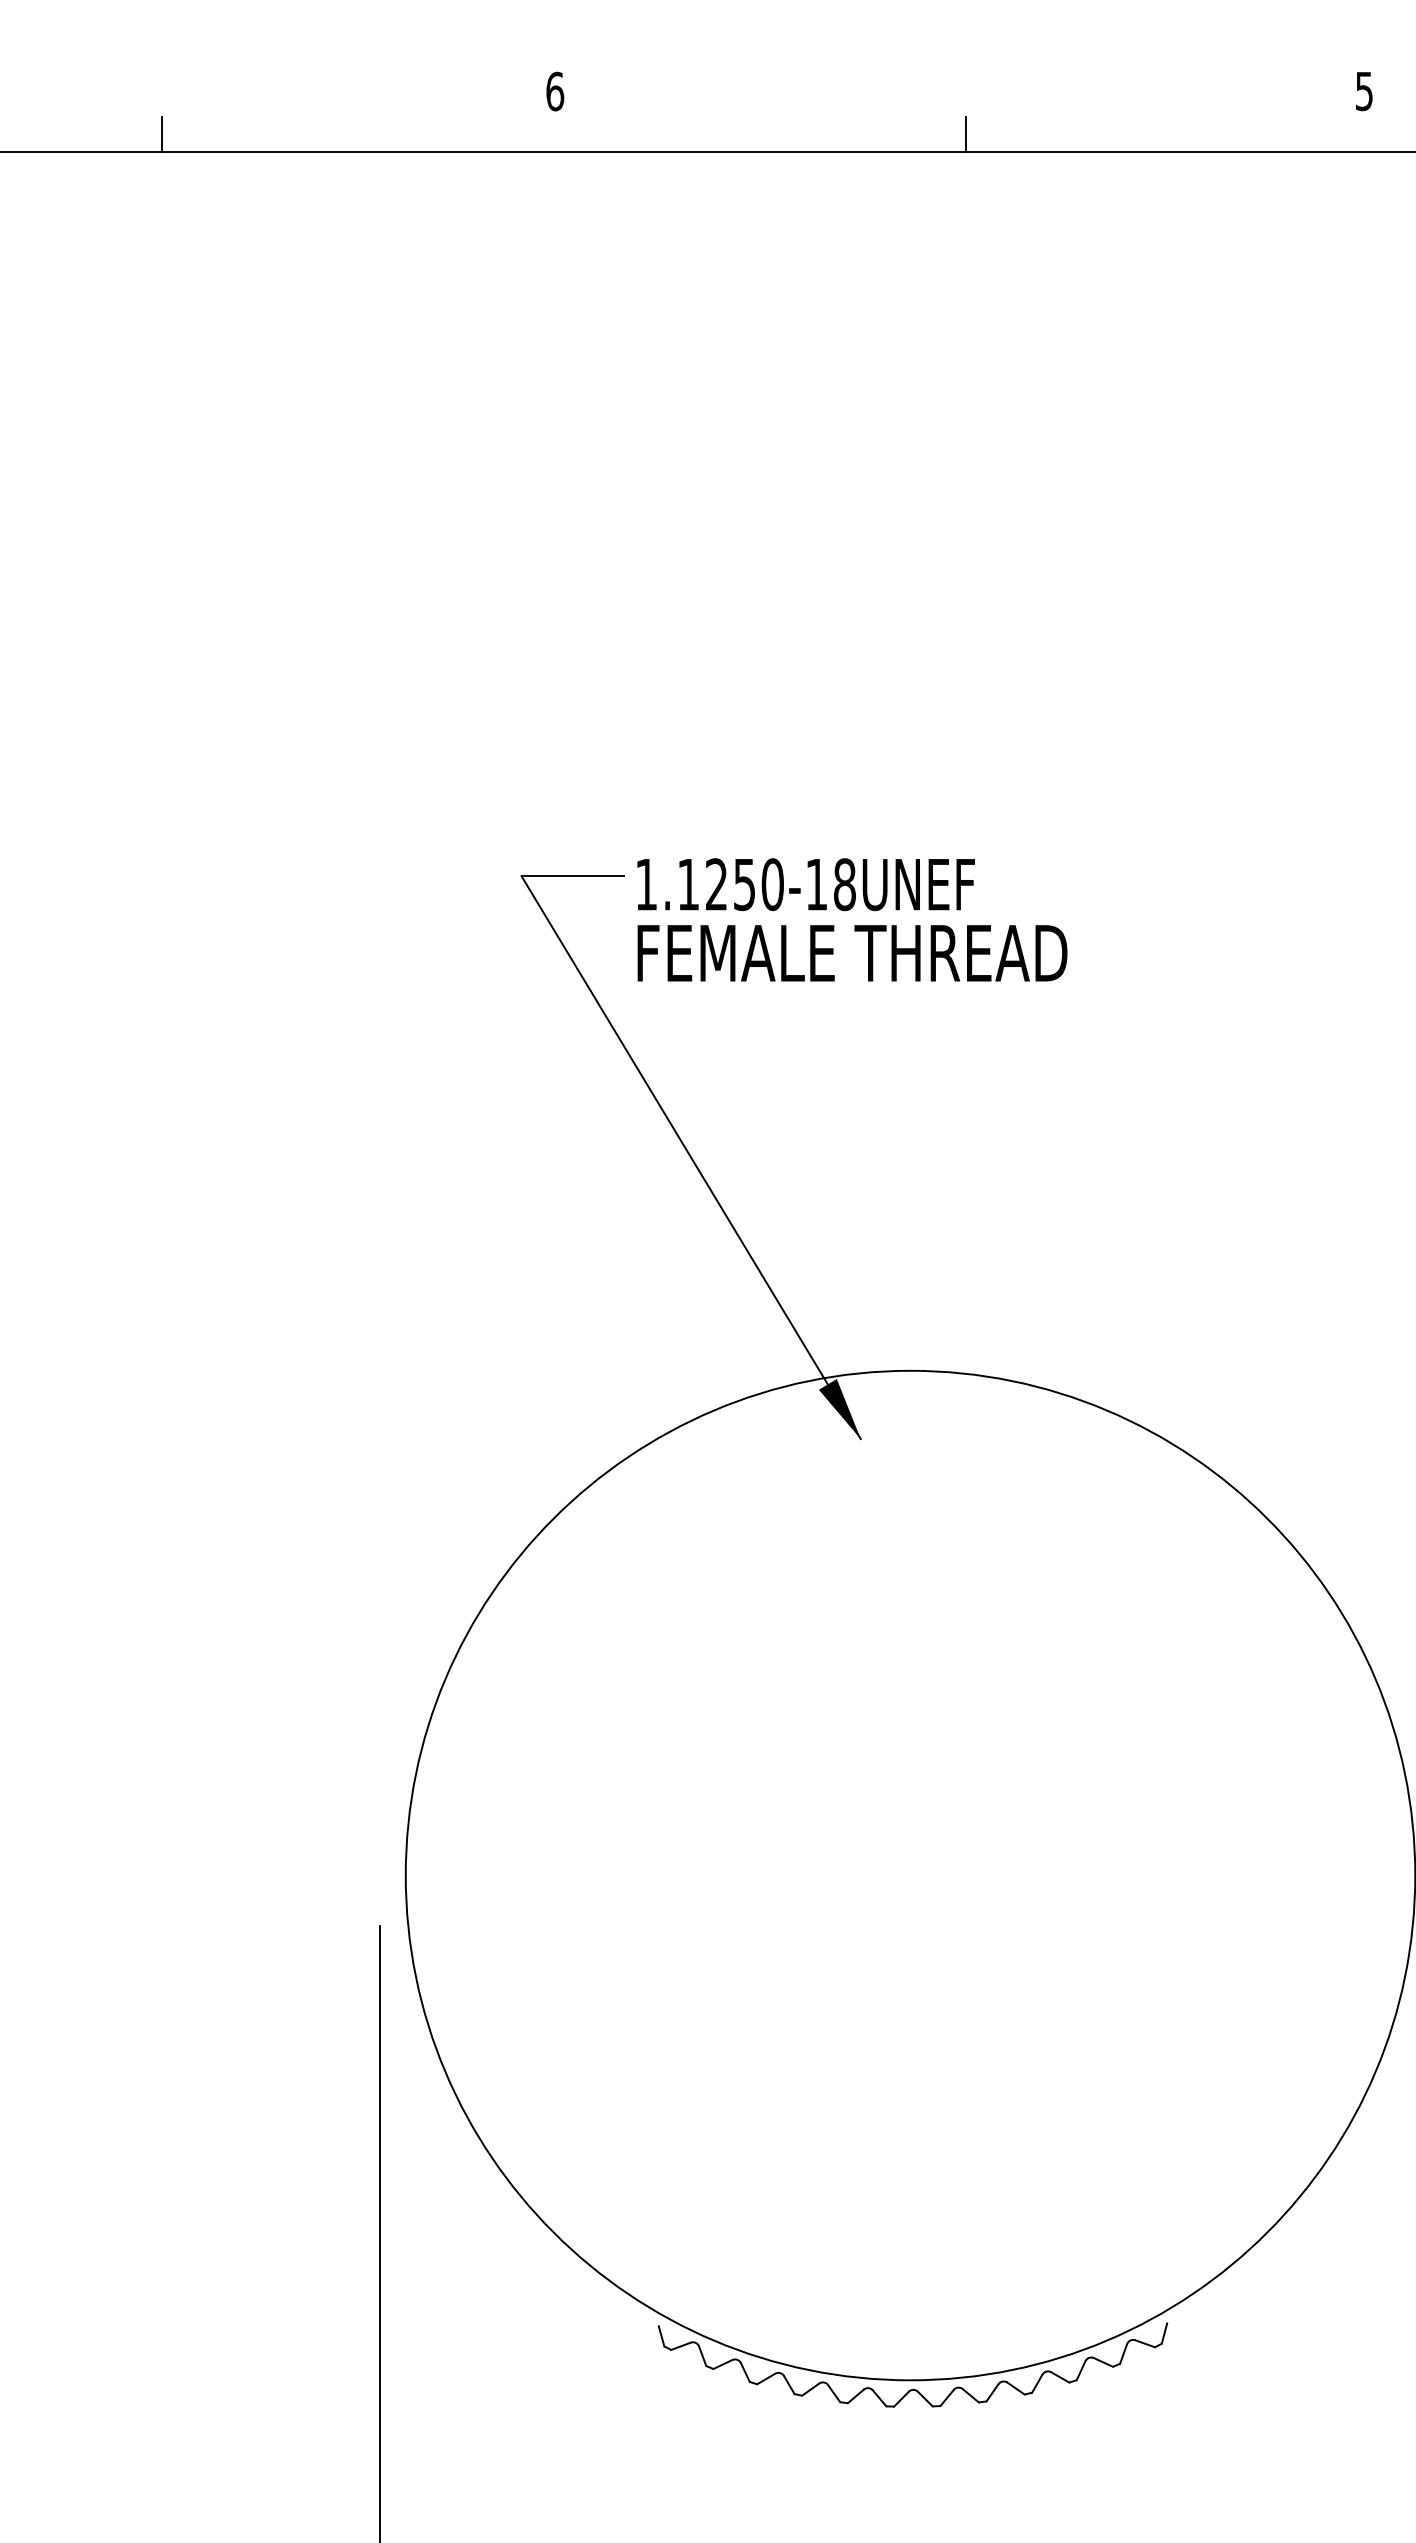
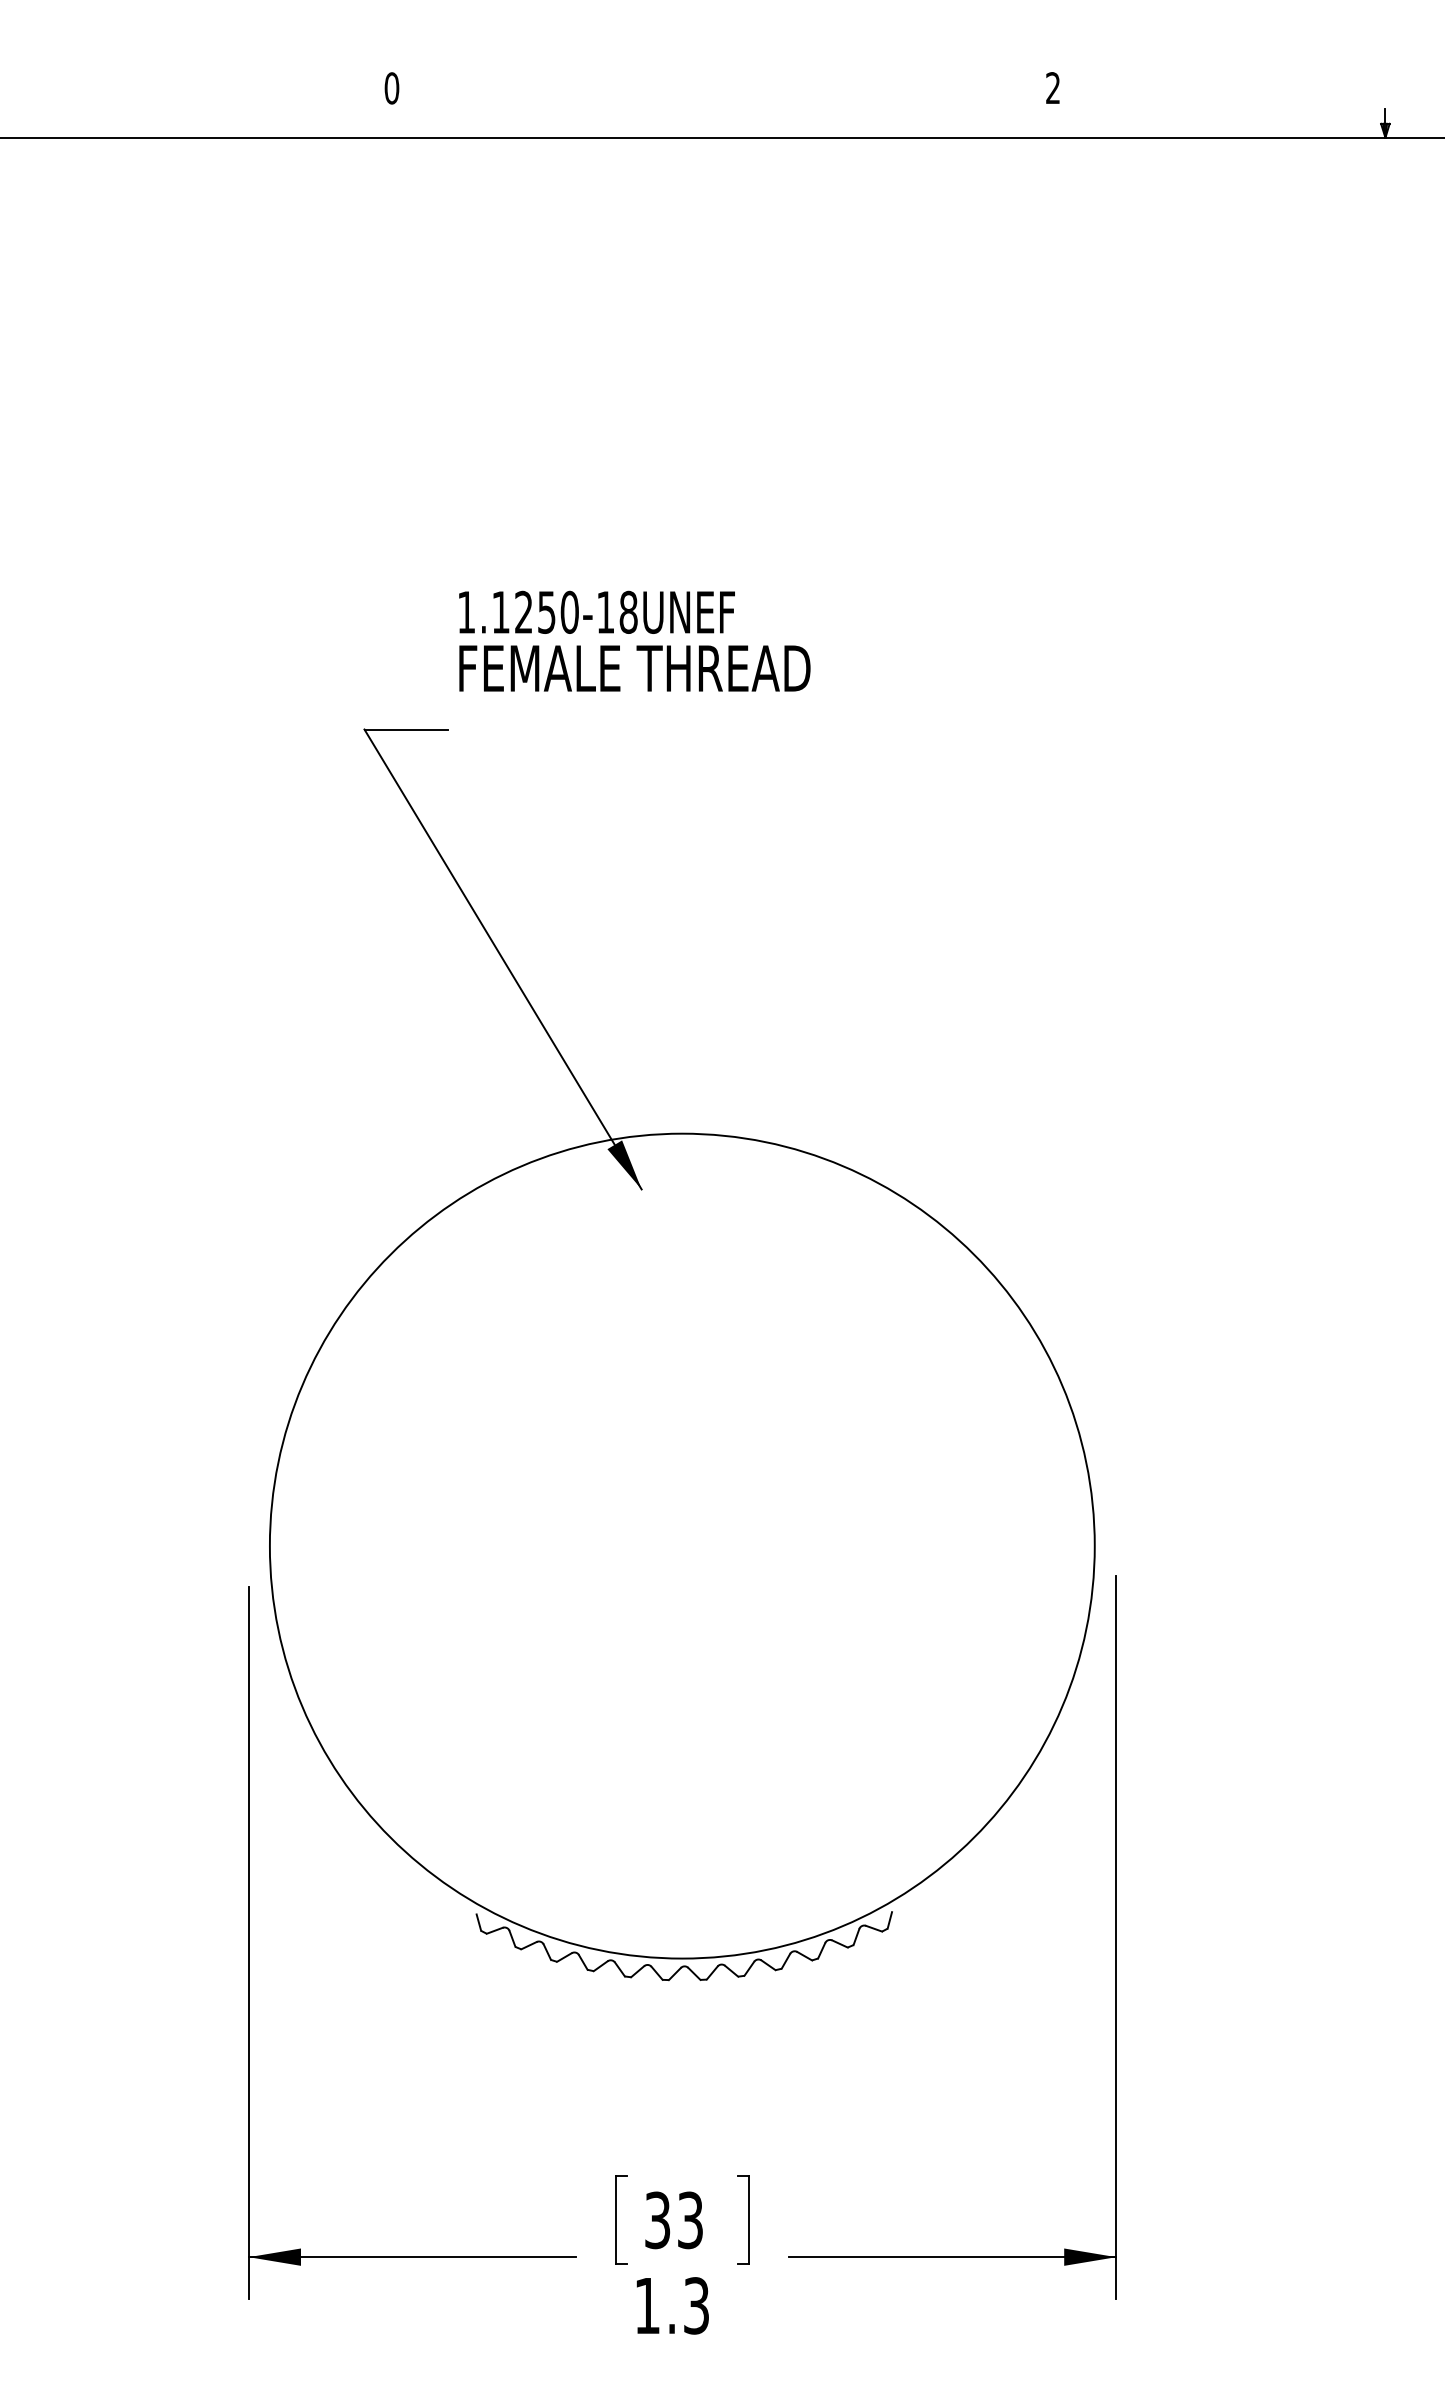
text: (554, 91) -> (391, 88), 6 -> 0
text: (1363, 91) -> (1052, 88), 5 -> 2
line: (161, 134) -> (70, 123), removed
line: (965, 134) -> (727, 123), removed
text: (851, 918) -> (634, 640), moved

